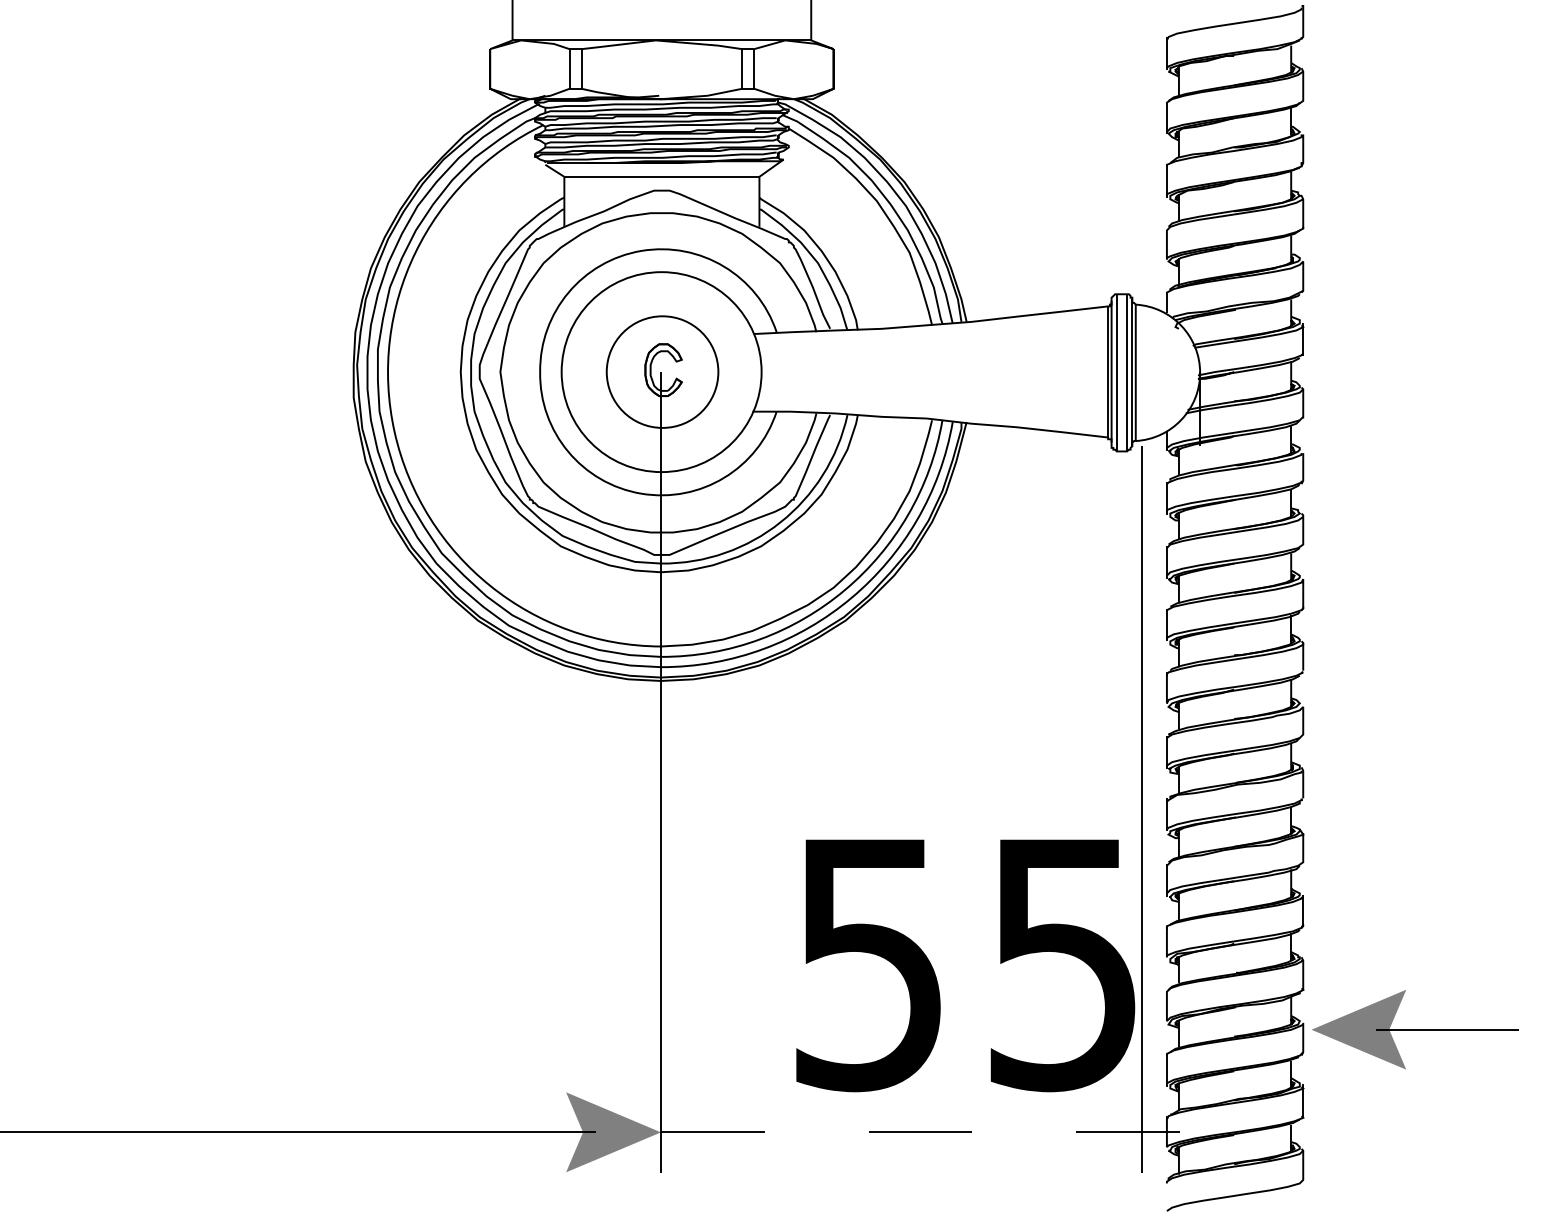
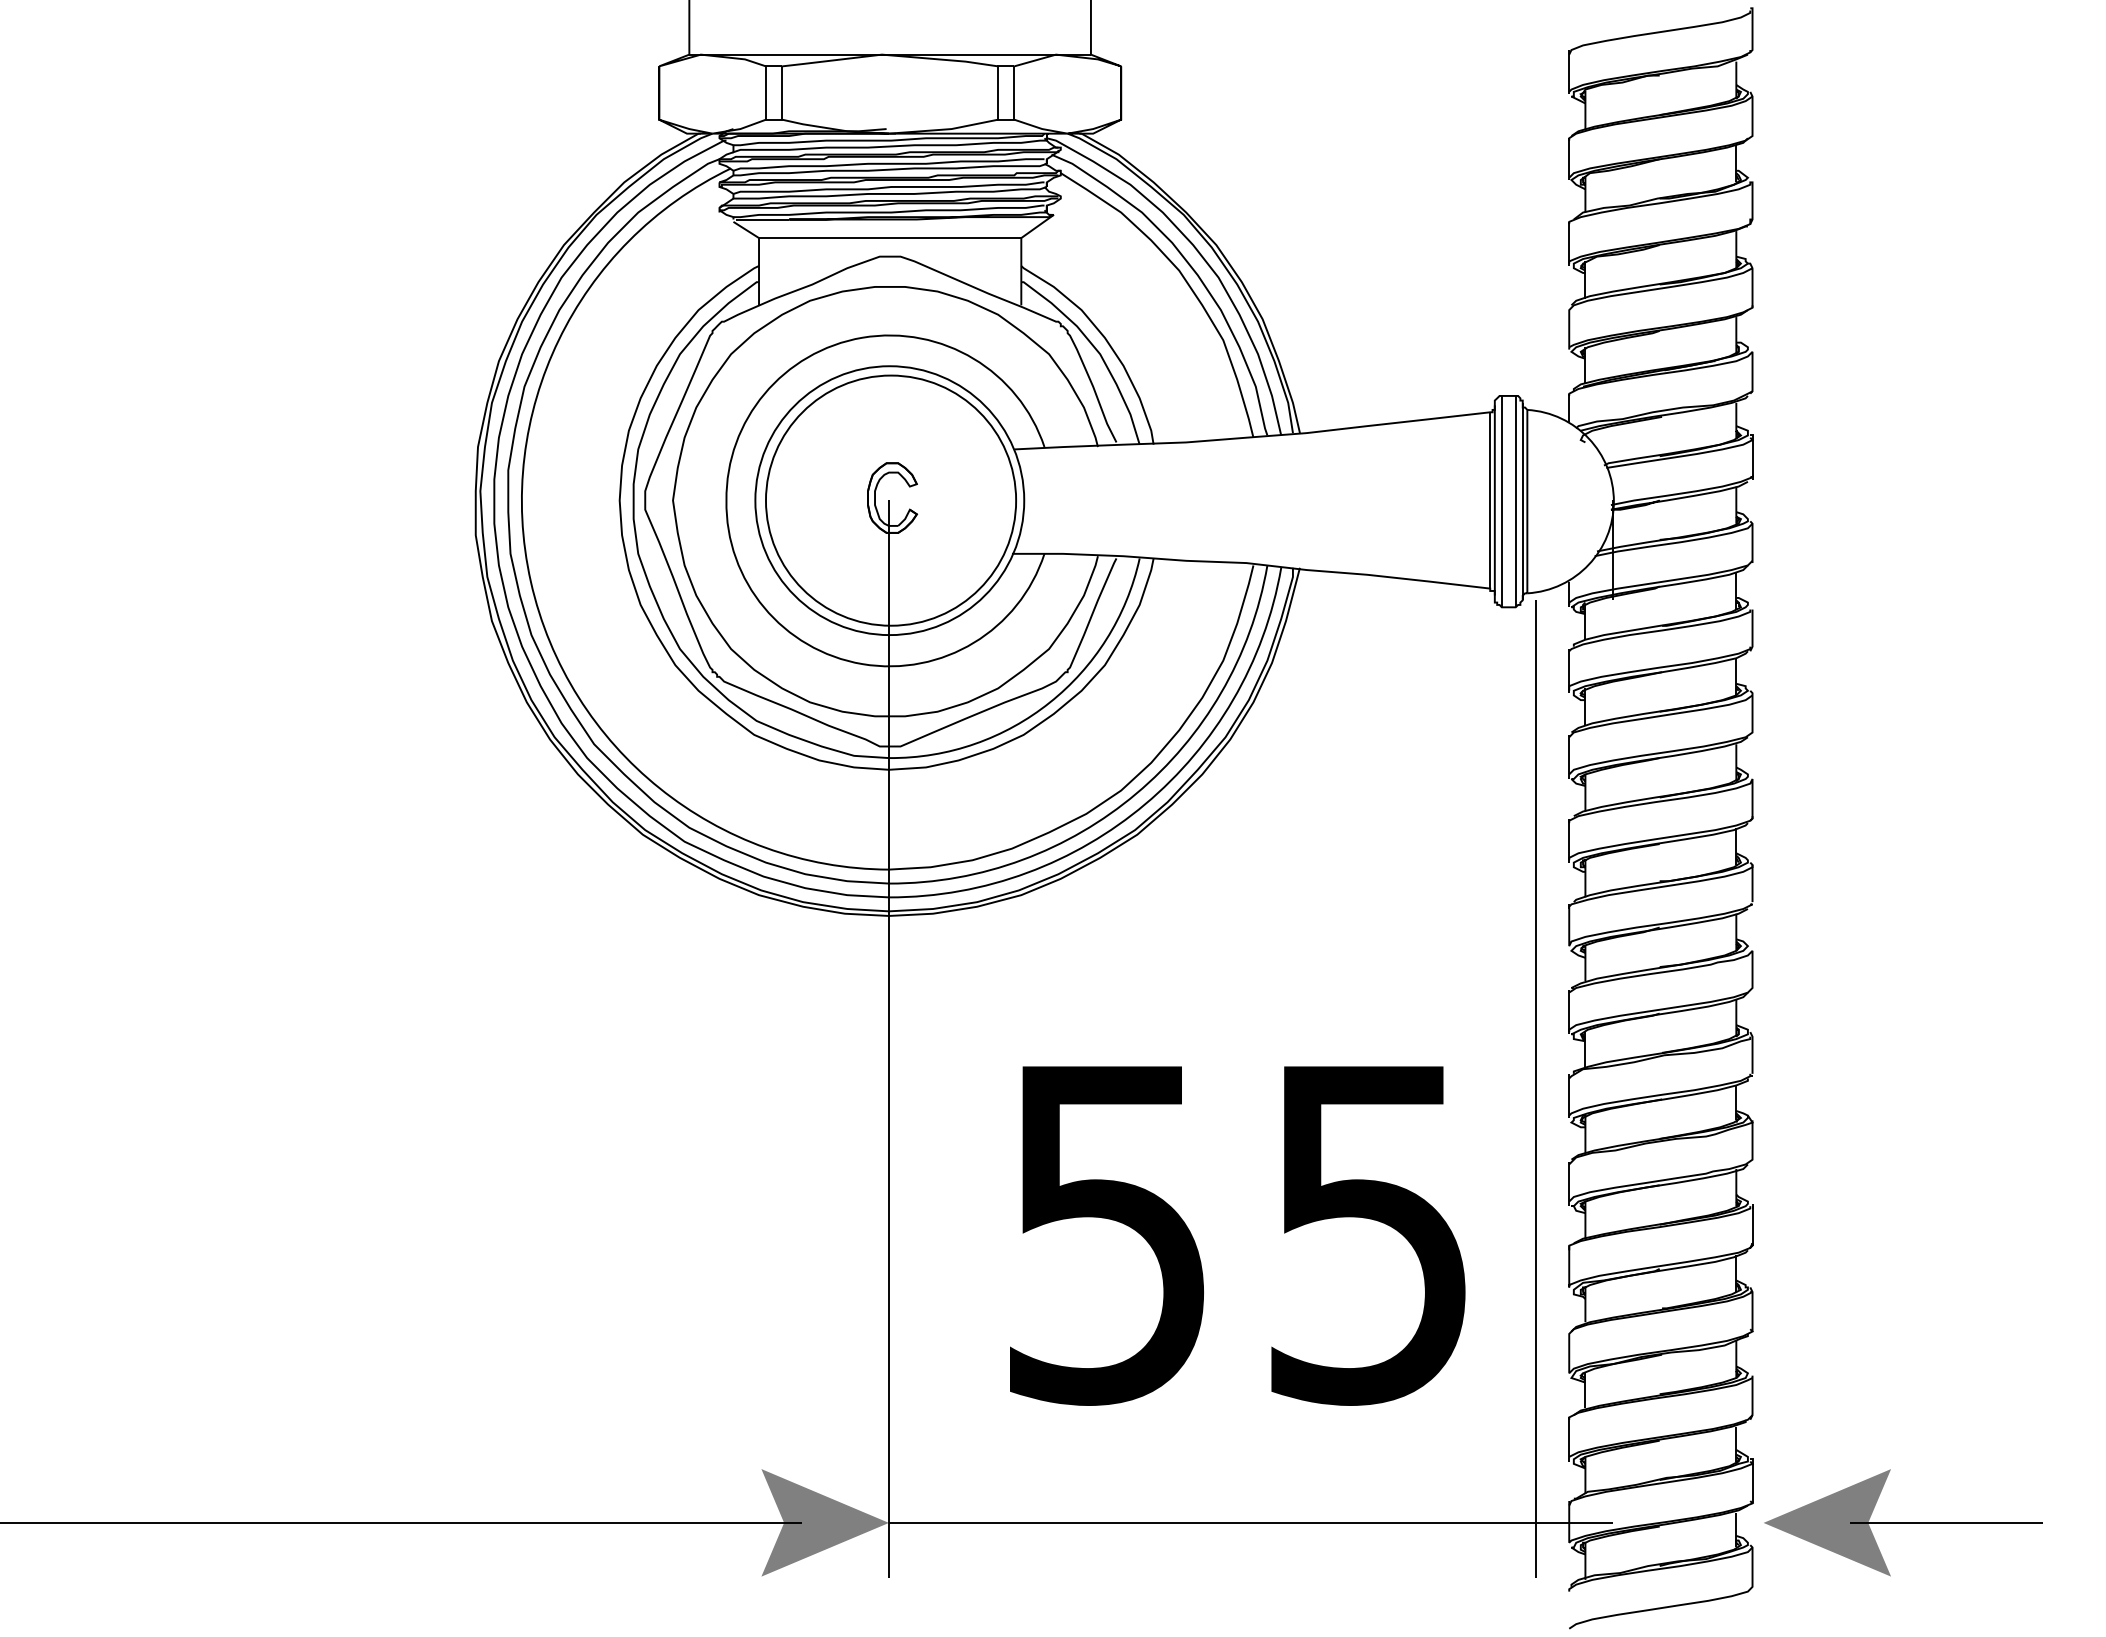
circle: (662, 372) -> (890, 500), size x1.67
text: (965, 965) -> (1237, 1235), moved
part: (1415, 1029) -> (1903, 1522), moved
line: (930, 1132) -> (1251, 1522), dashed -> solid

